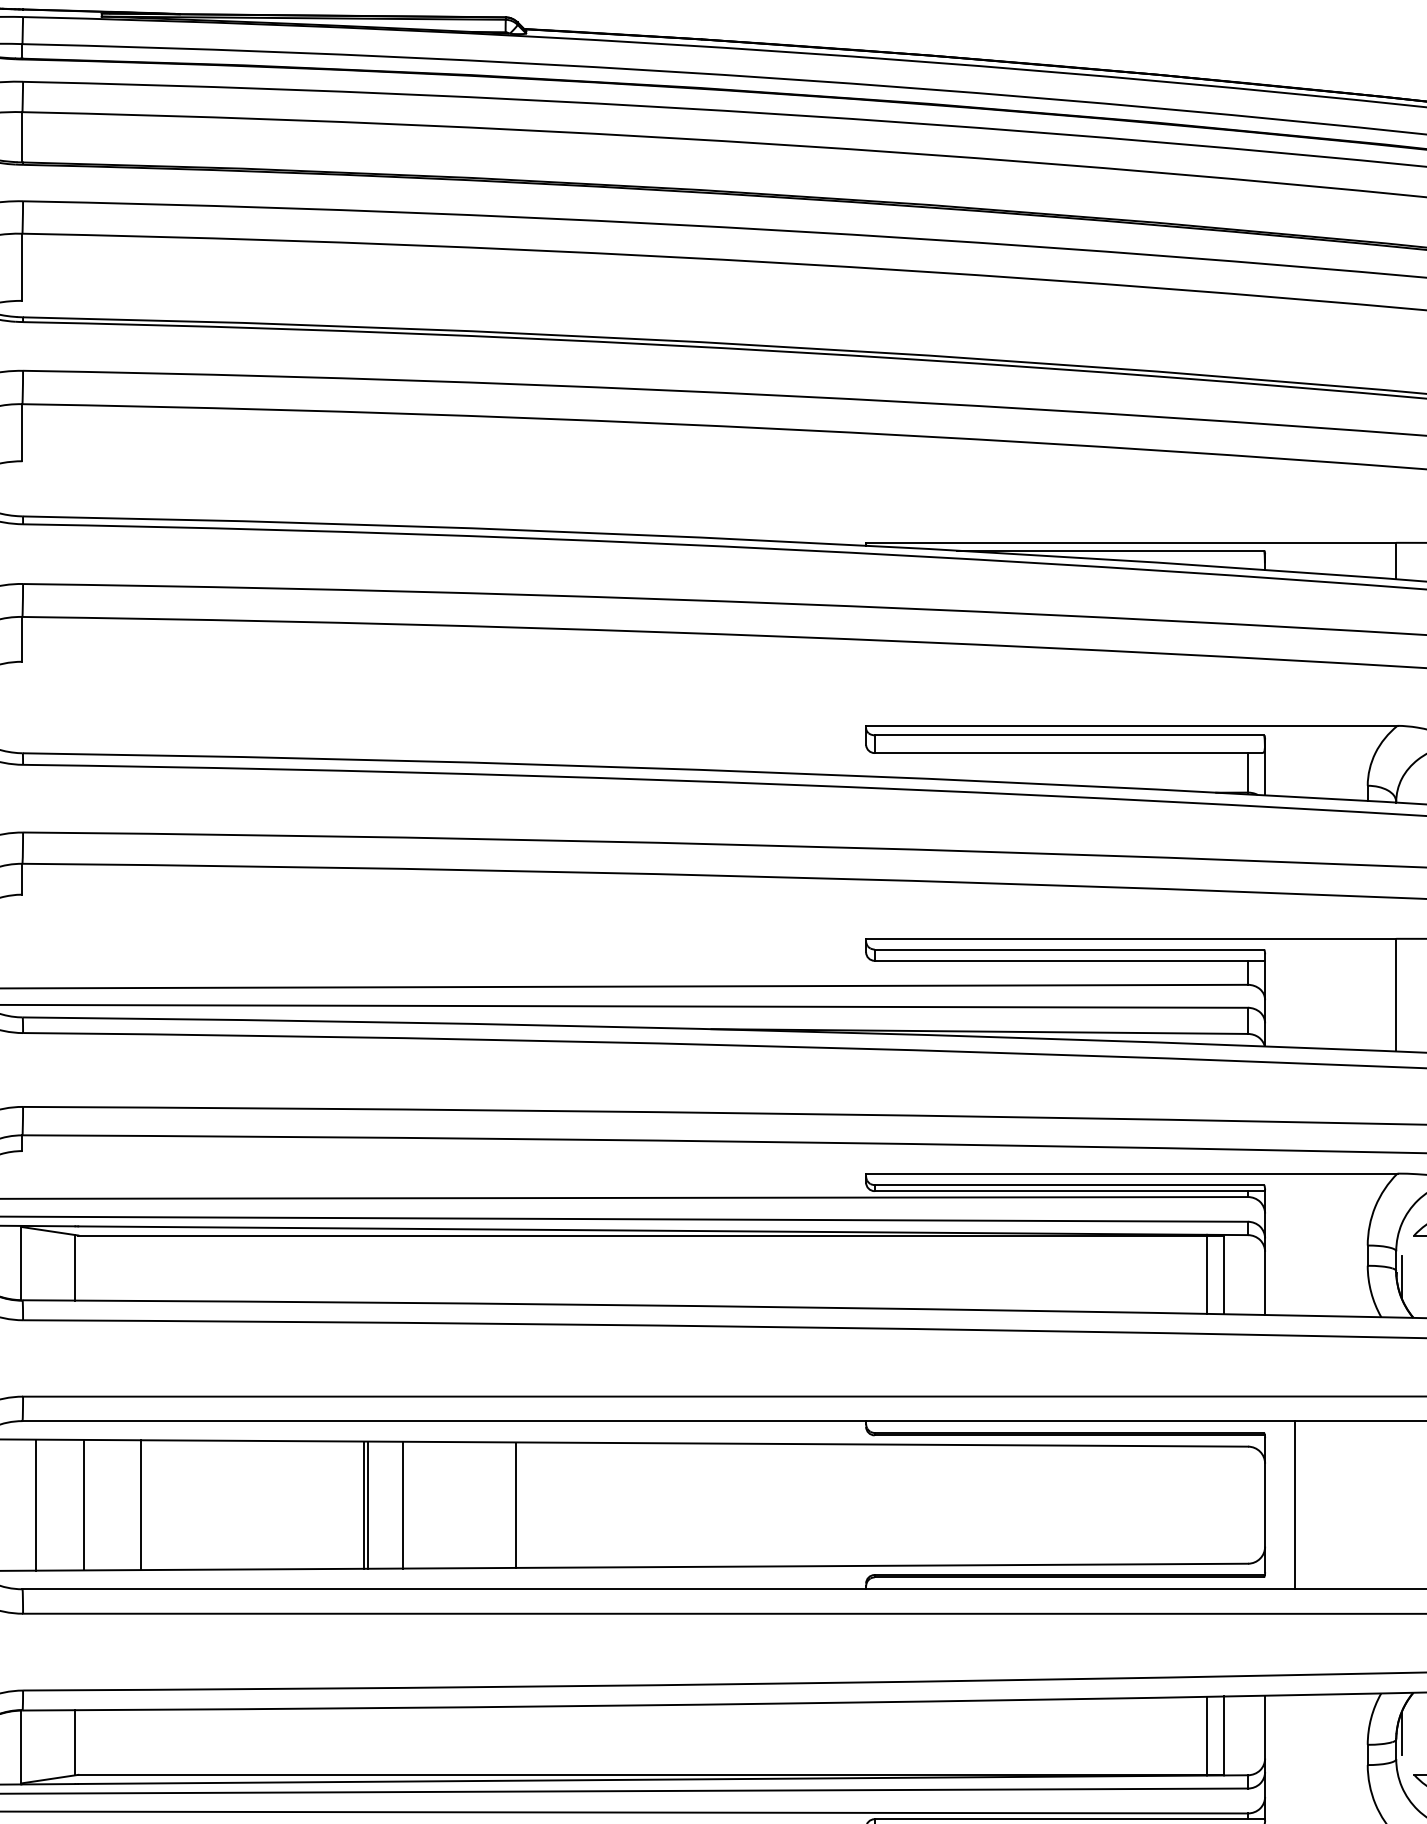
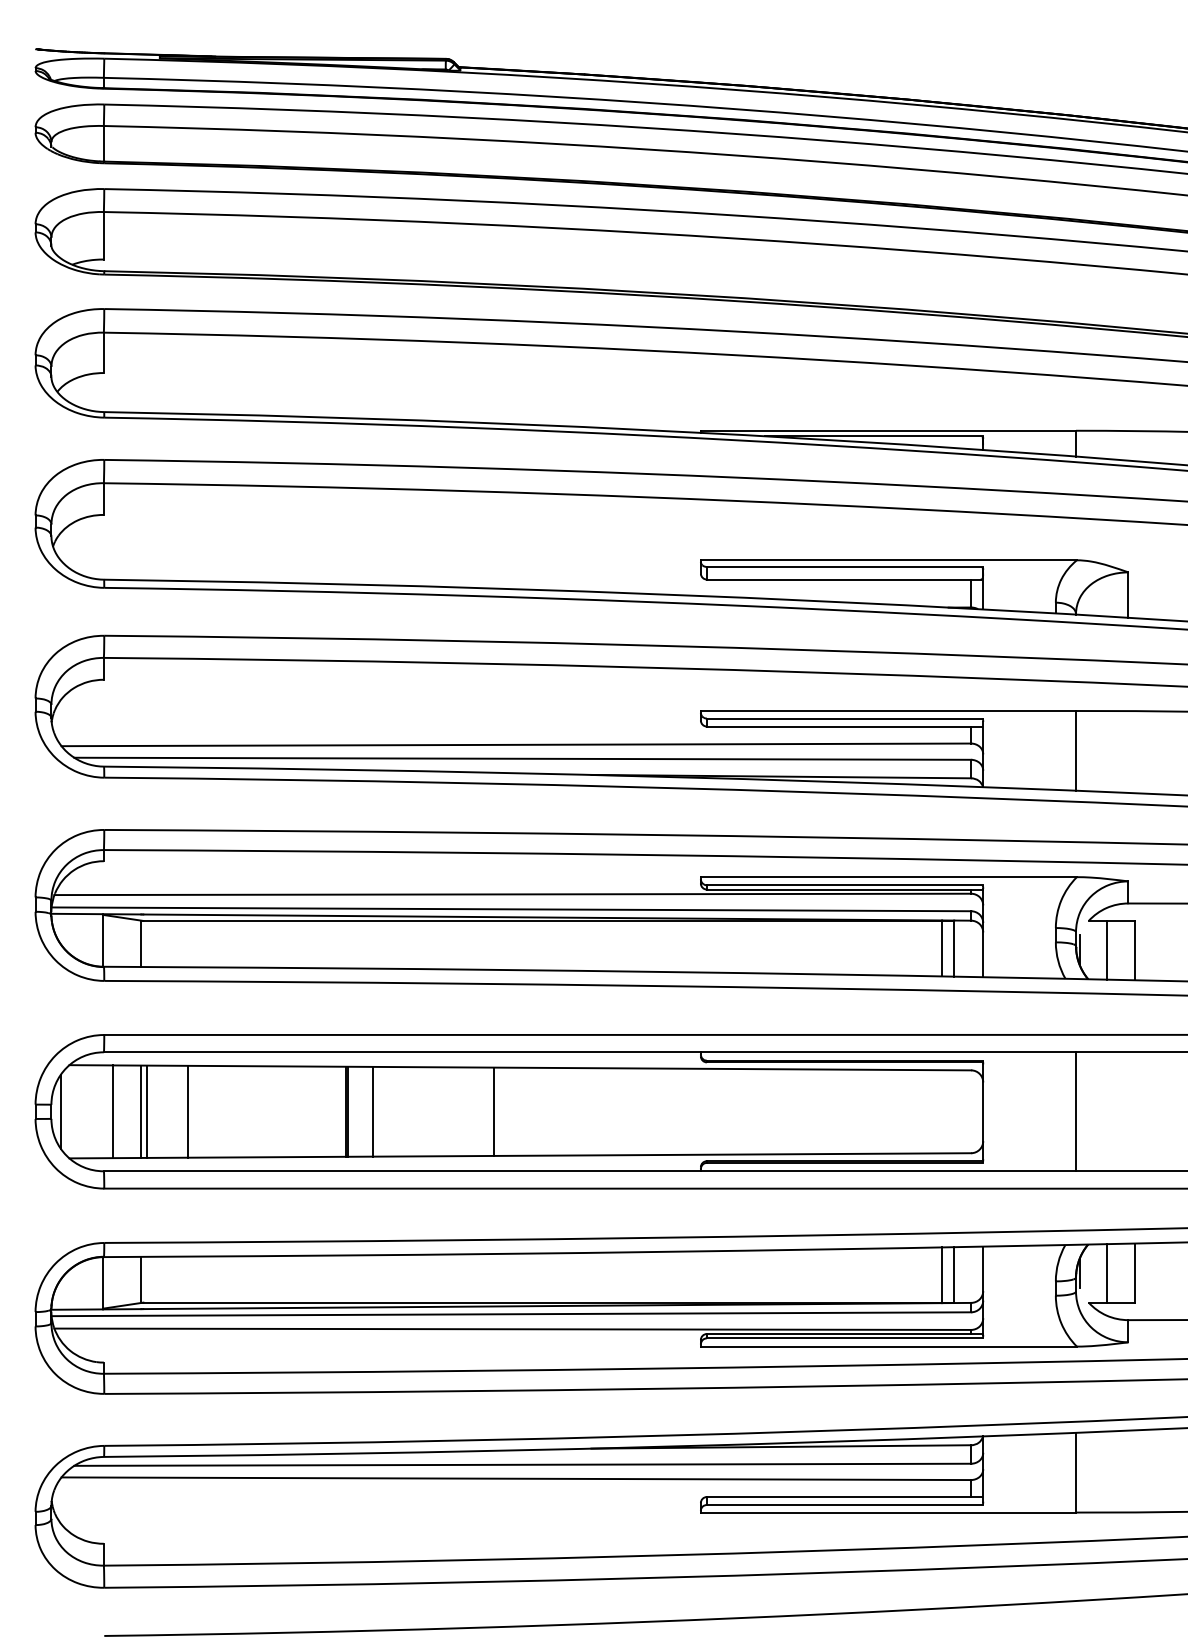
line: (75, 1504) -> (141, 1111), added
line: (515, 1504) -> (493, 1111), moved
line: (1295, 1504) -> (1076, 1111), moved

